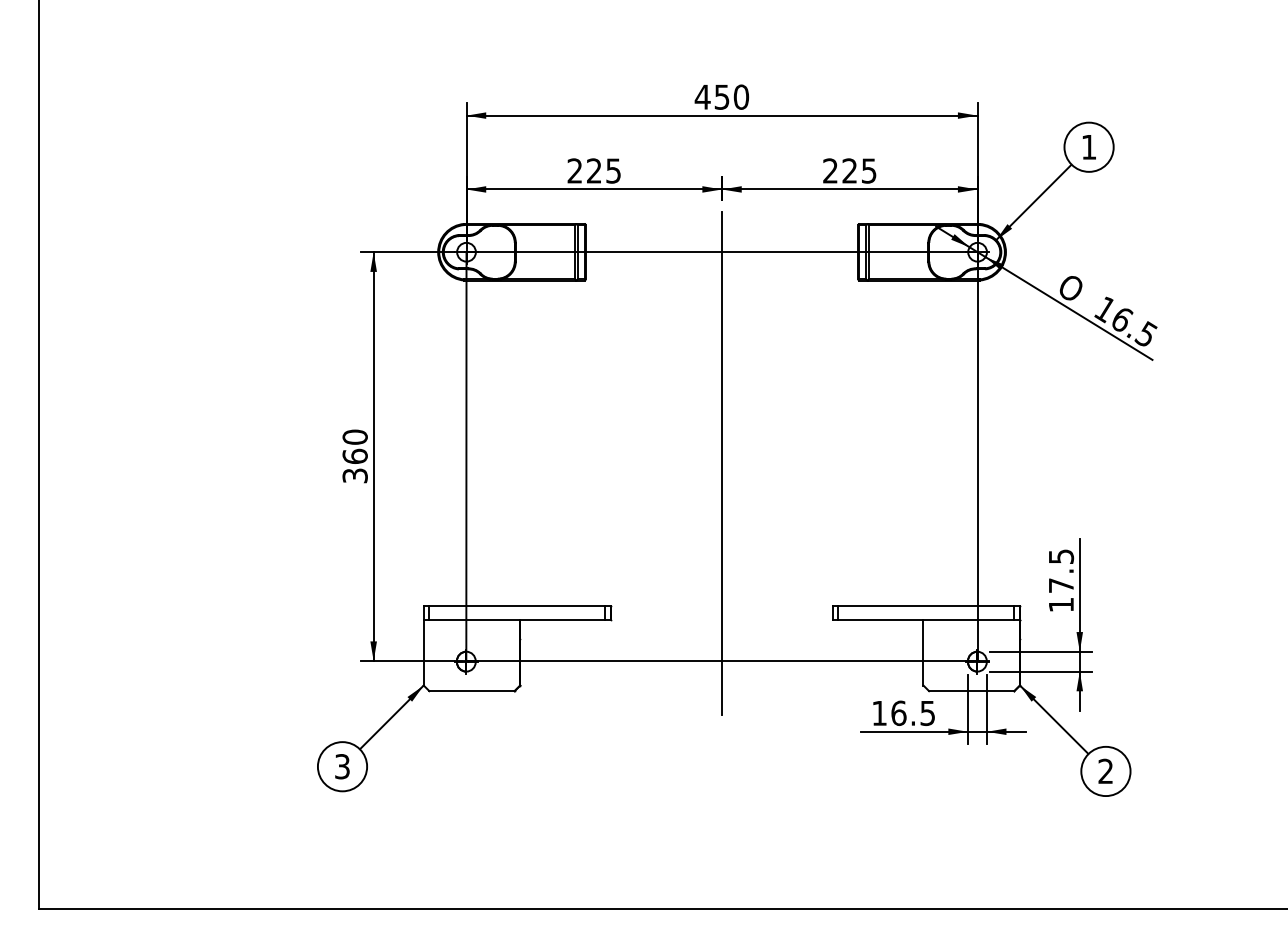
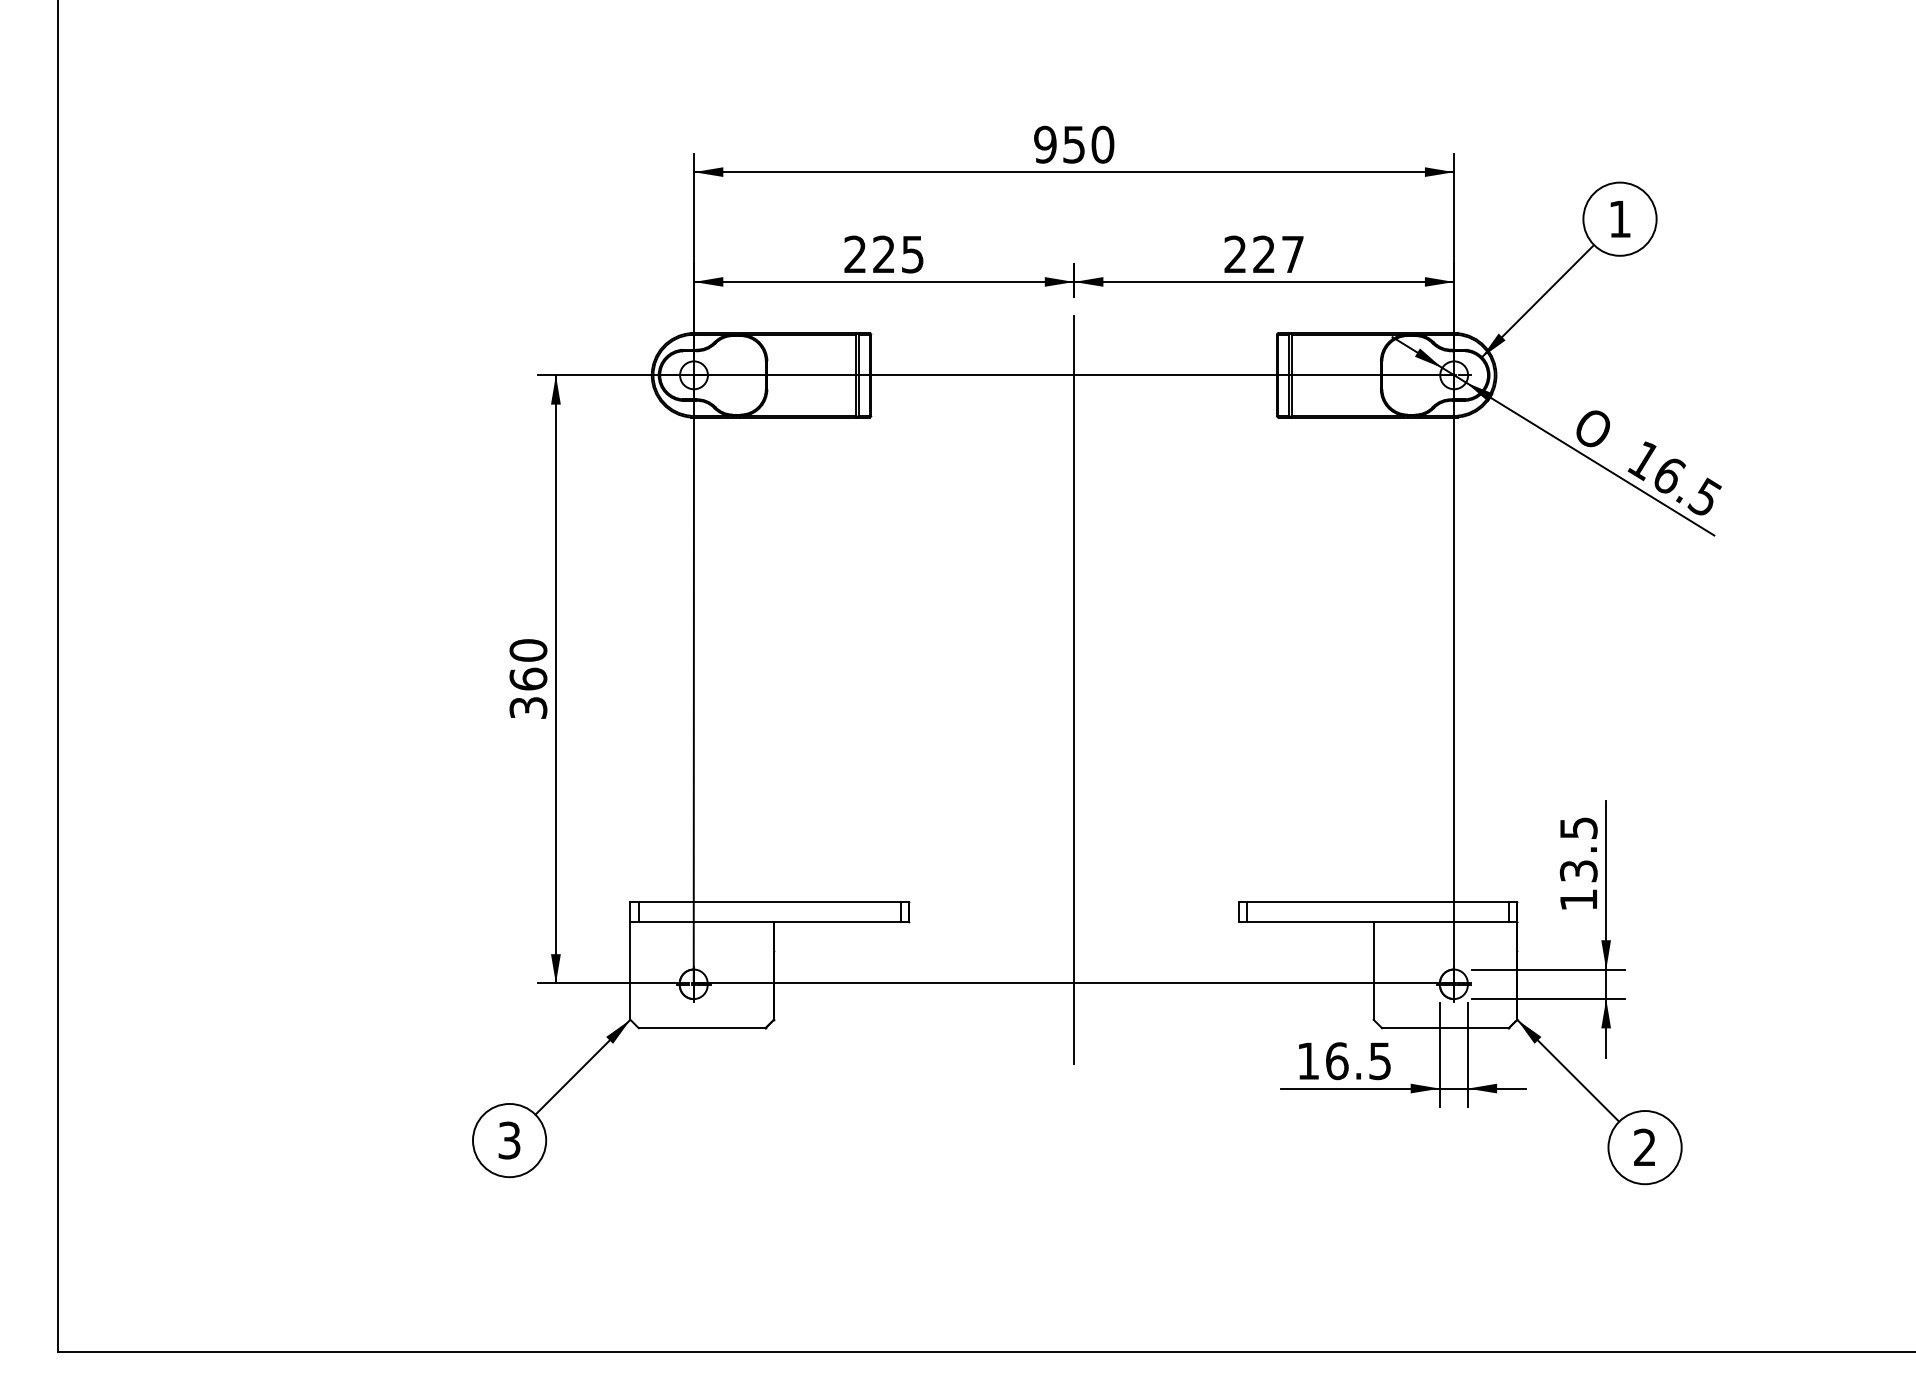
text: (702, 96) -> (1045, 143), 450 -> 950
text: (869, 170) -> (1293, 253), 225 -> 227
text: (1061, 585) -> (1578, 871), 17.5 -> 13.5

